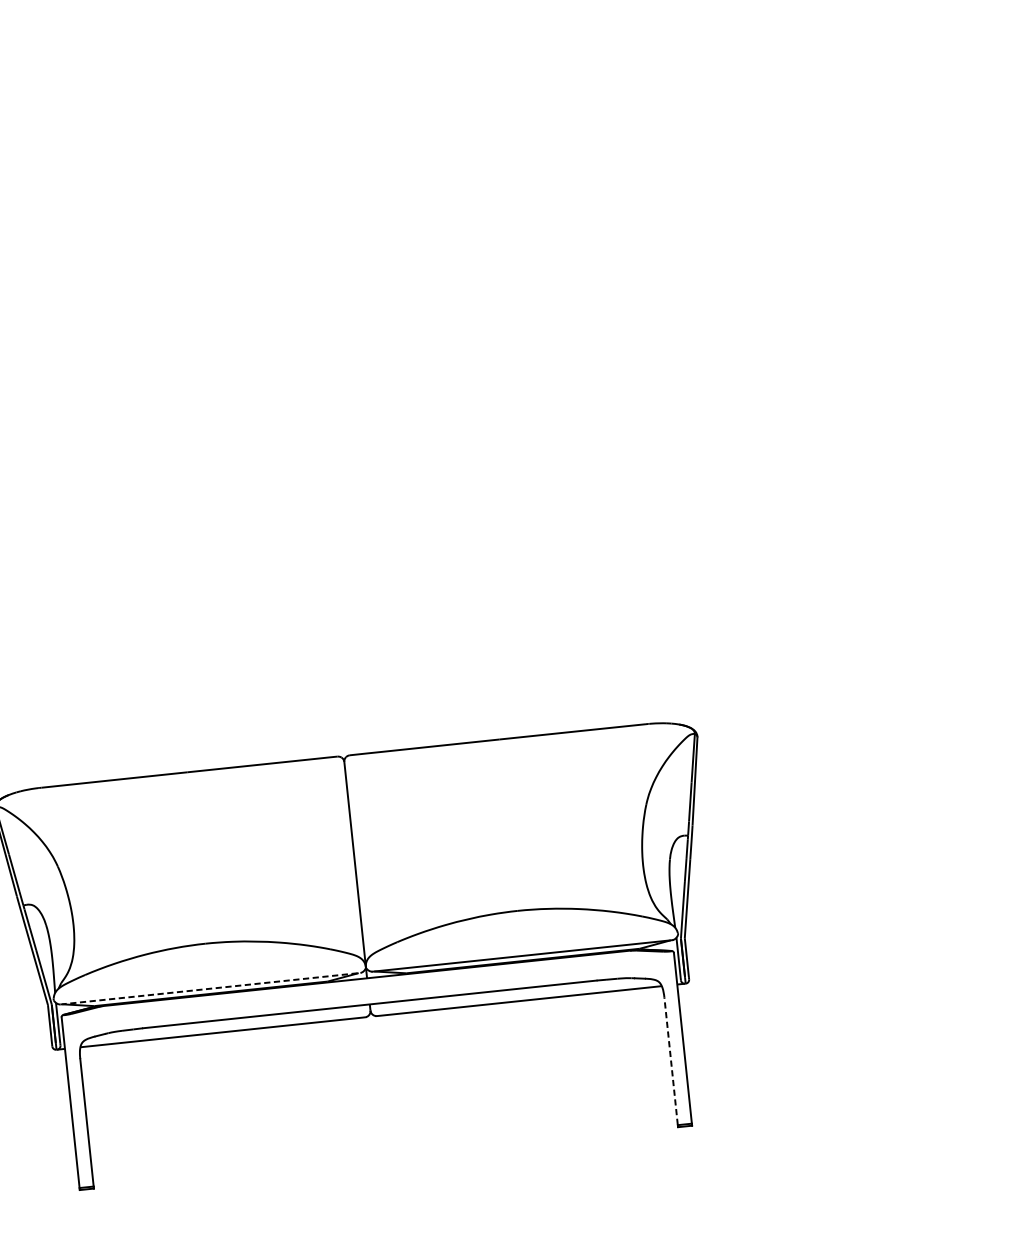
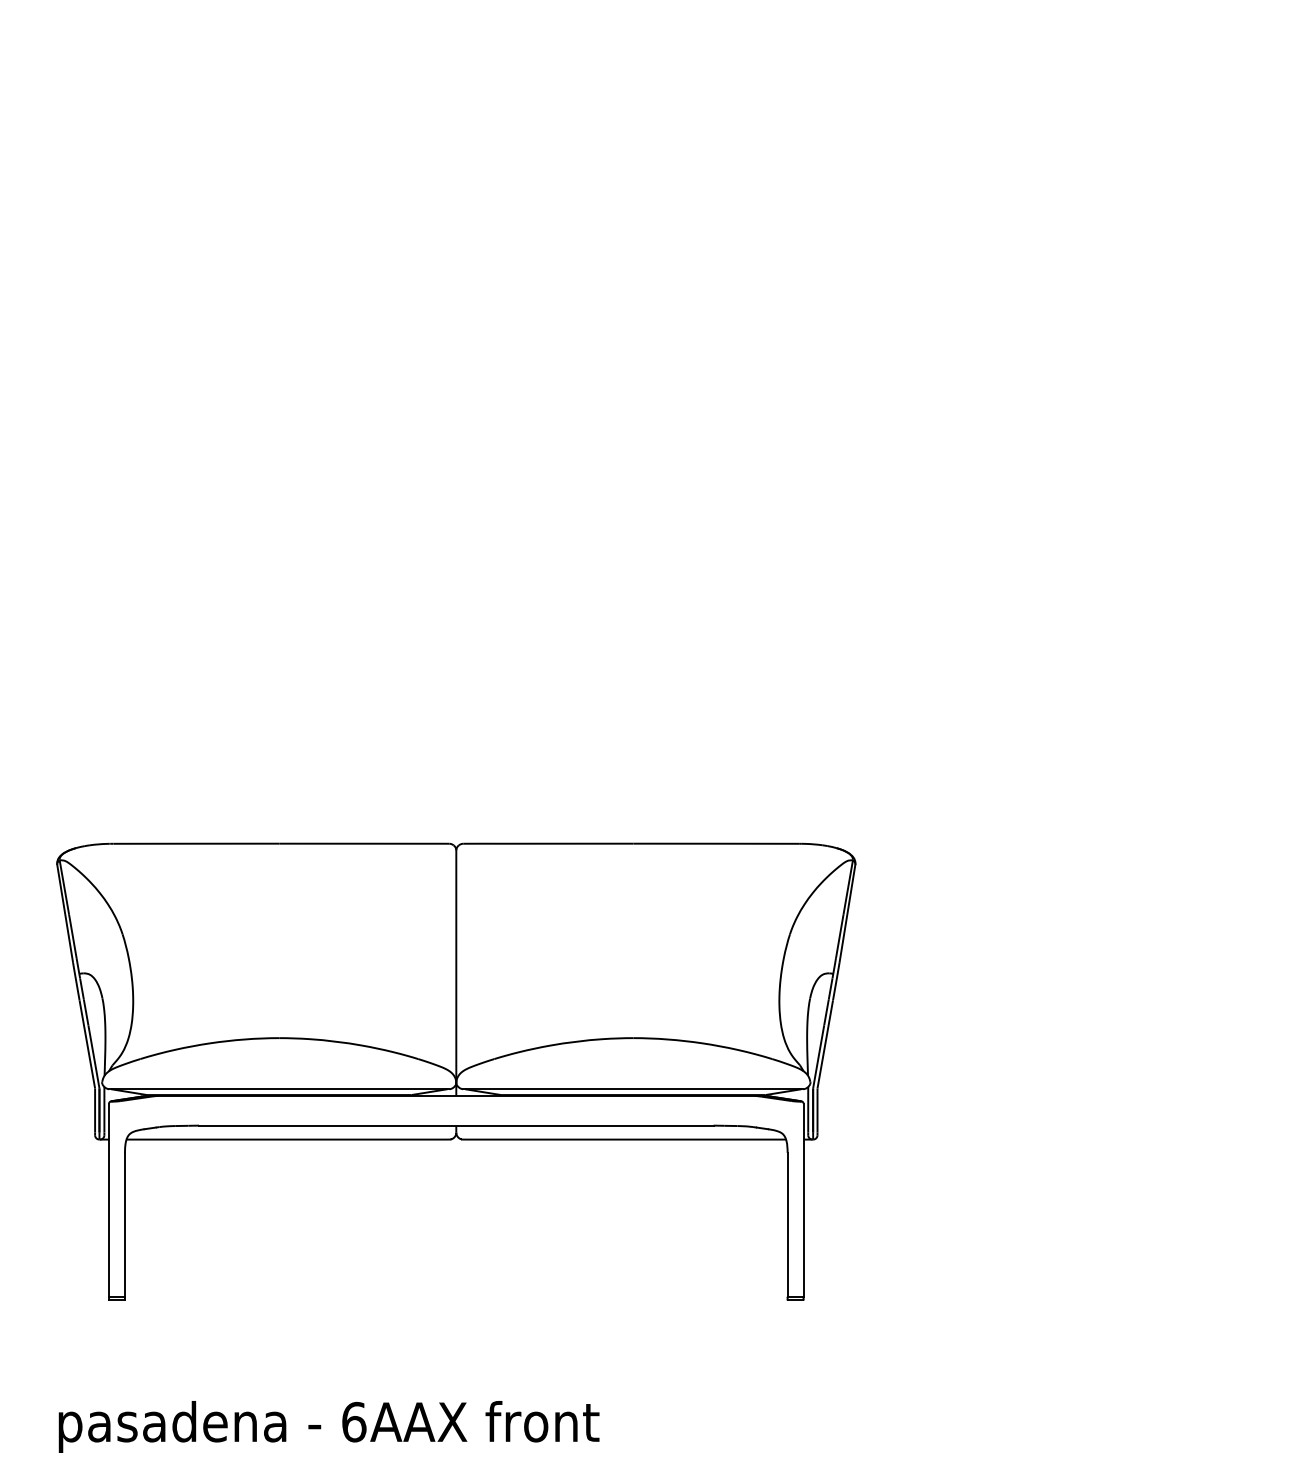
line: (210, 988) -> (279, 1089), dashed -> solid
line: (670, 1060) -> (787, 1224), dashed -> solid

